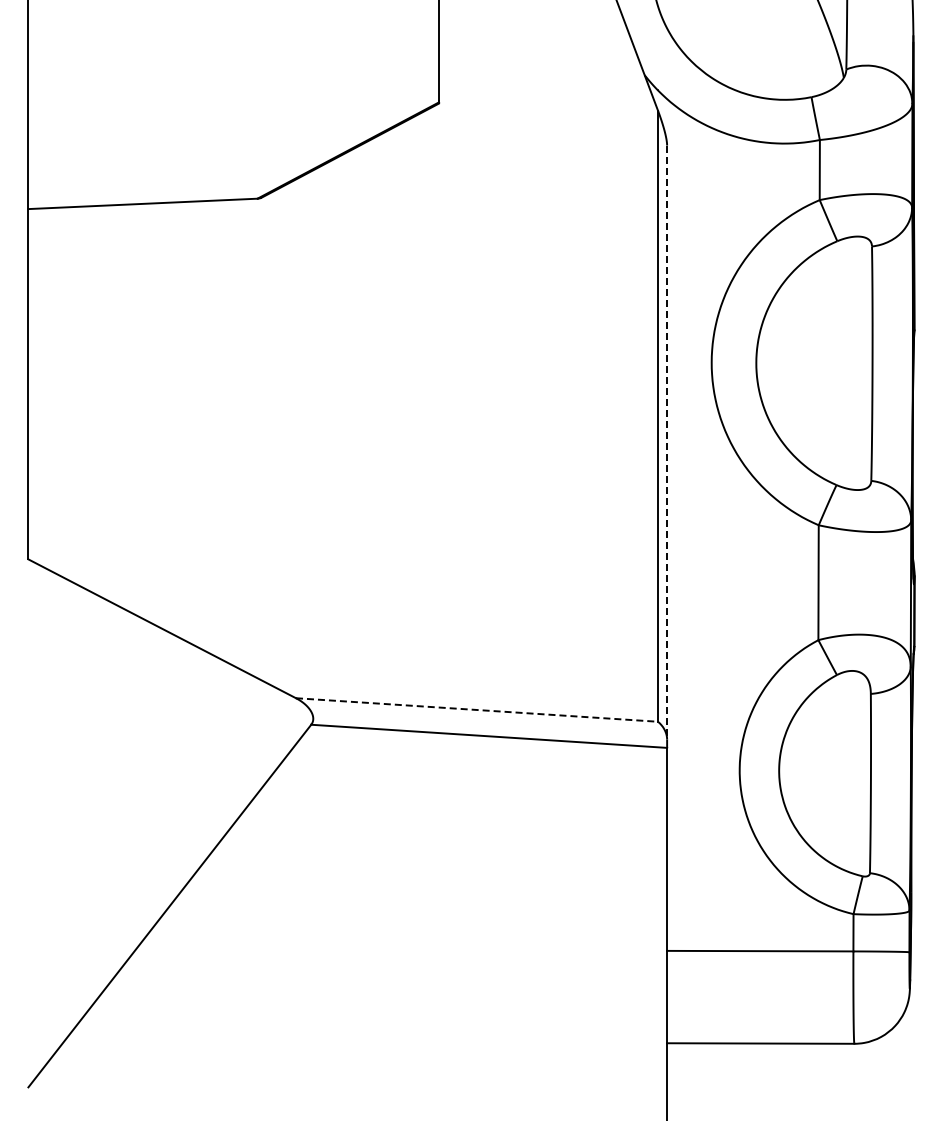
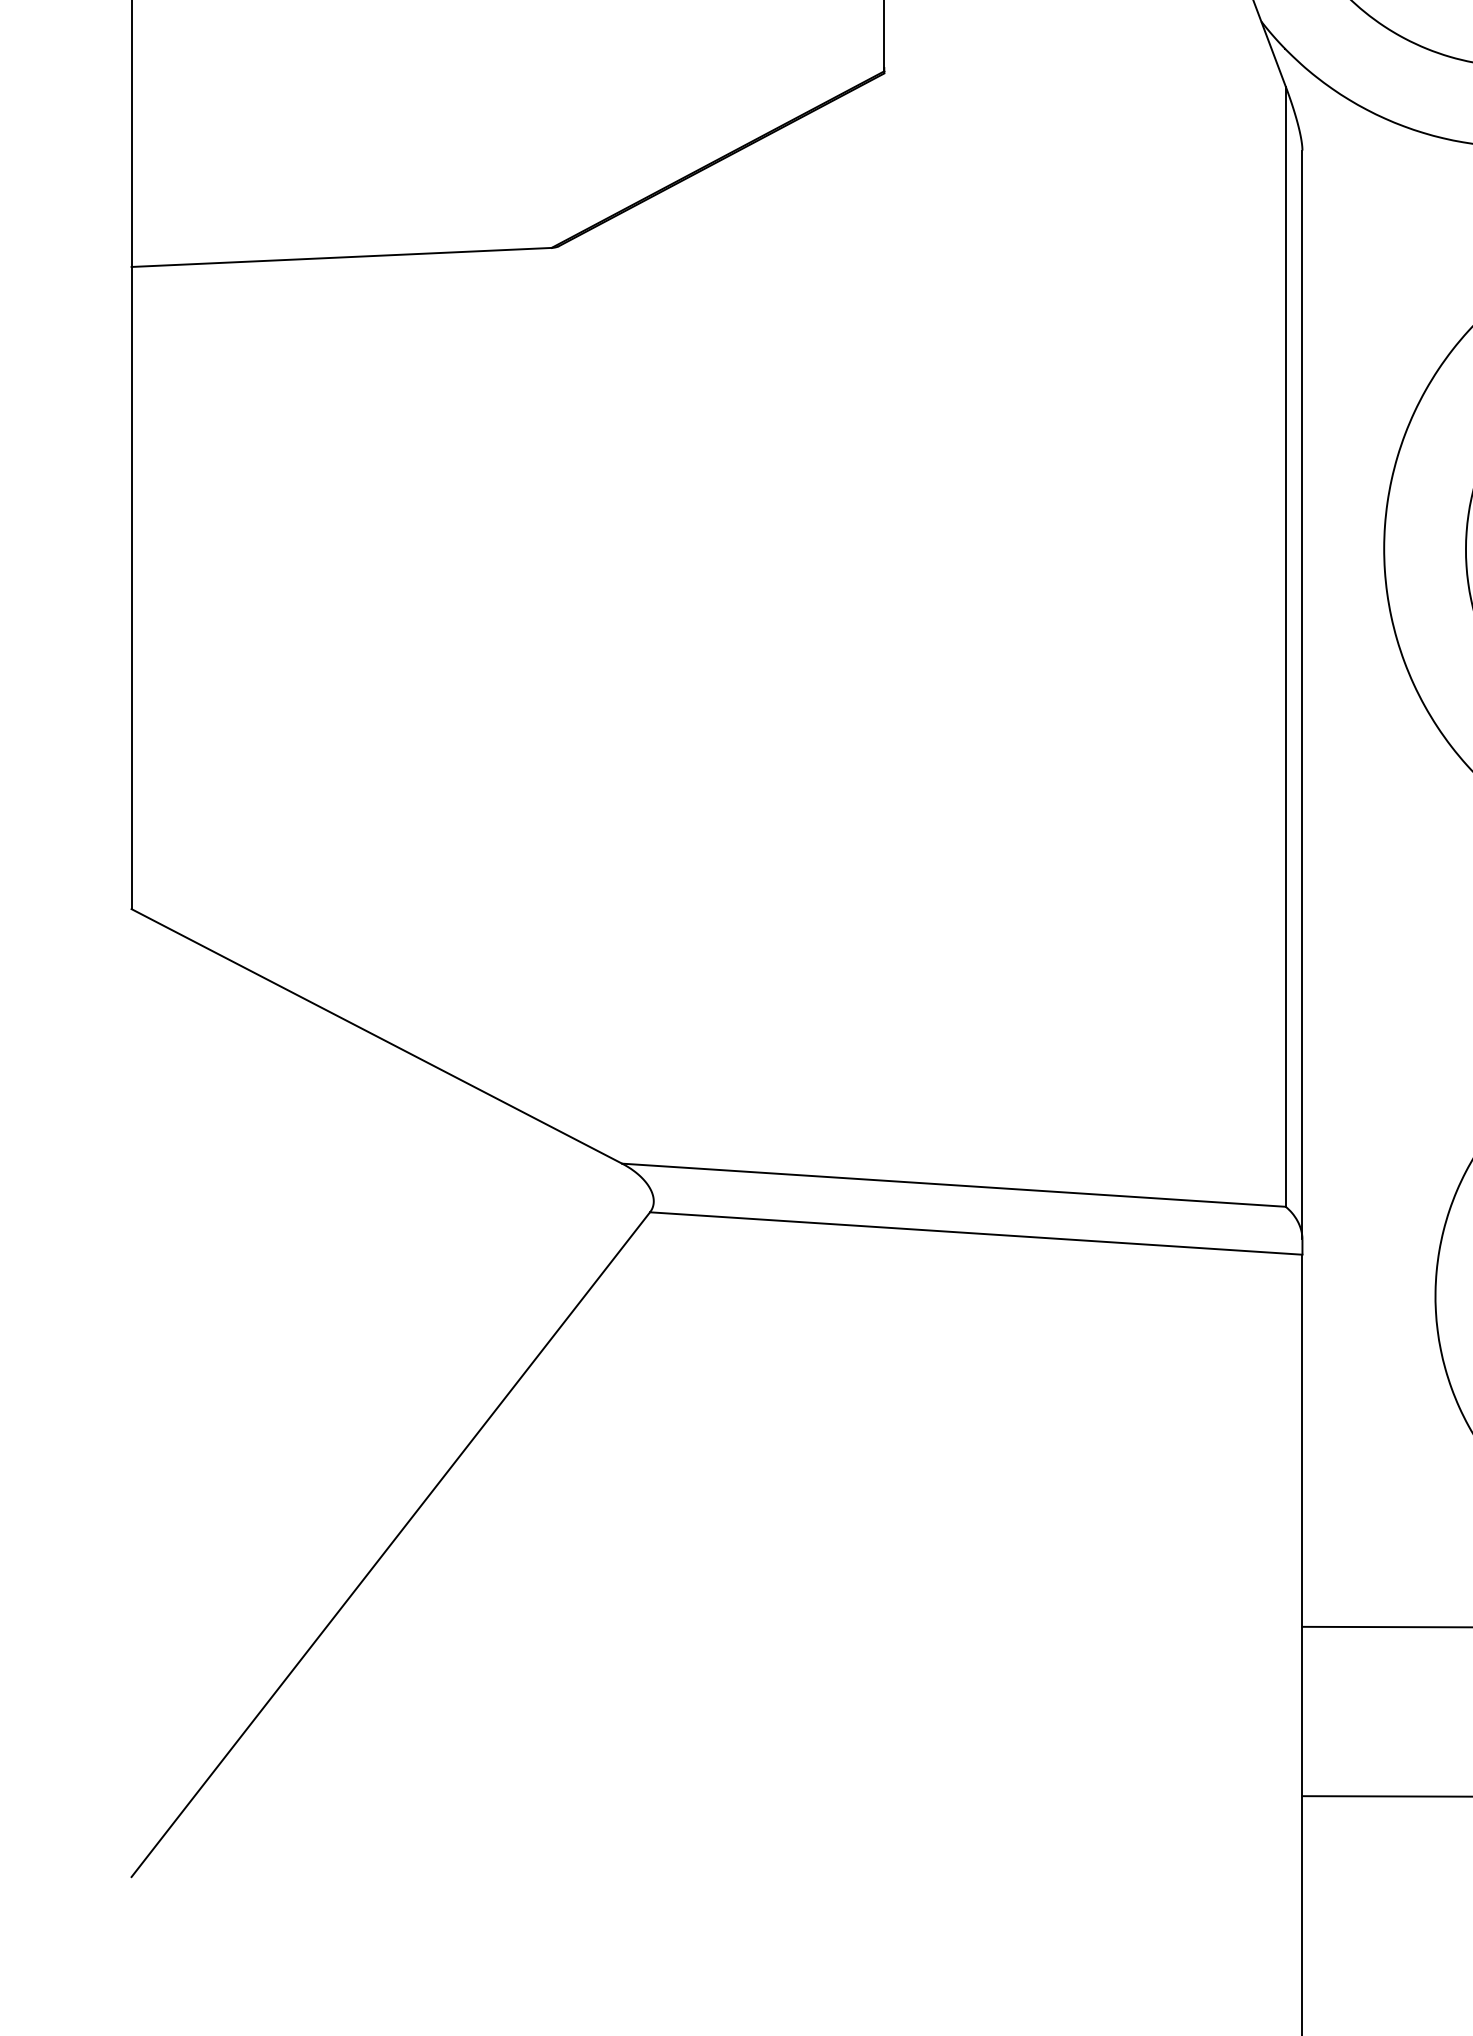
line: (667, 442) -> (1303, 694), dashed -> solid
line: (477, 710) -> (954, 1186), dashed -> solid

